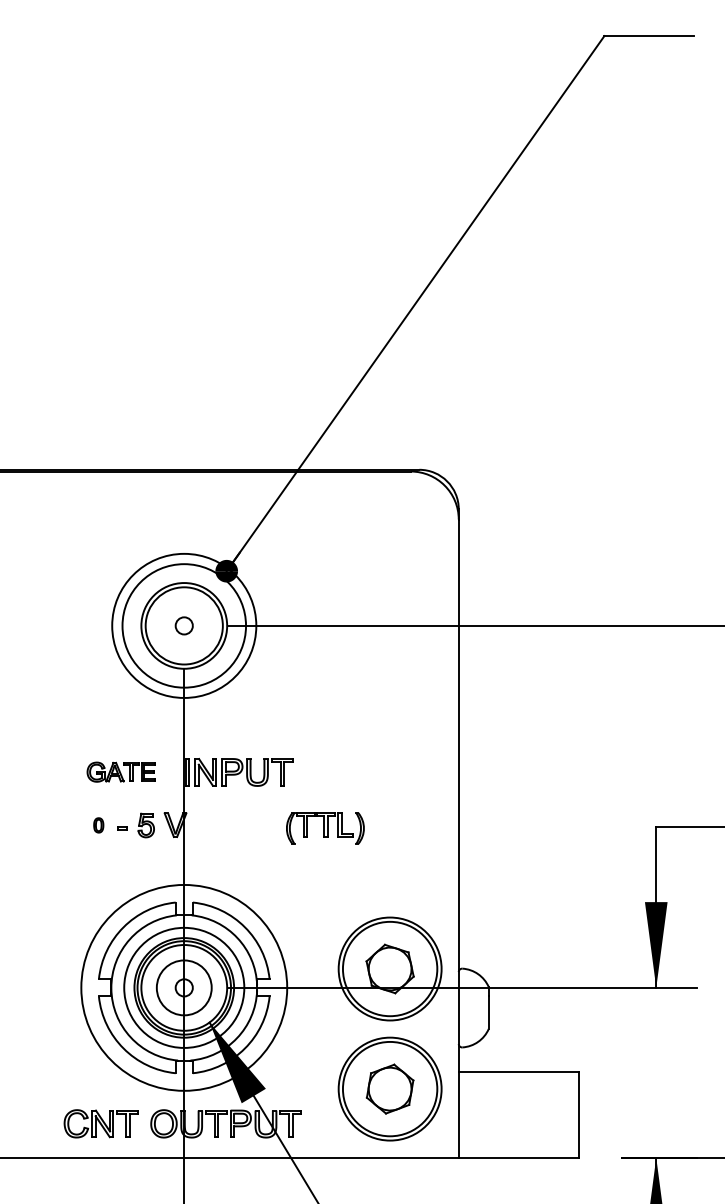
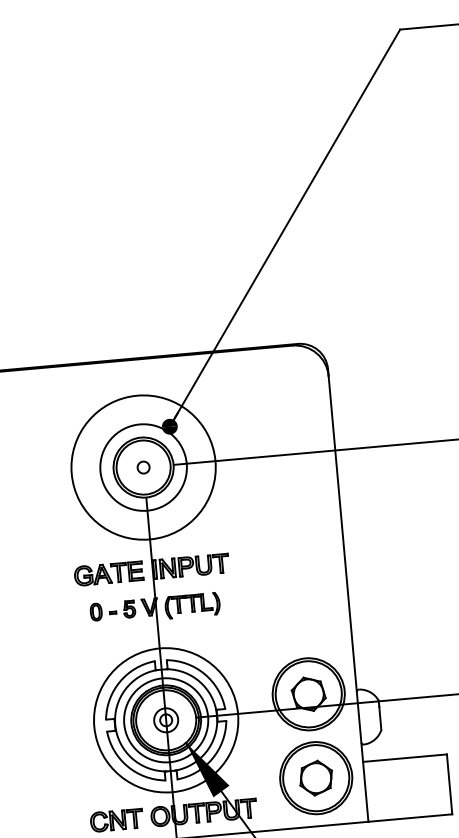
circle: (184, 625) -> (143, 467), size x1.43
part: (121, 771) -> (108, 573), size x1.43
part: (98, 825) -> (96, 612), size x1.67
part: (325, 828) -> (192, 605), moved
circle: (184, 987) -> (166, 720), size x0.62

